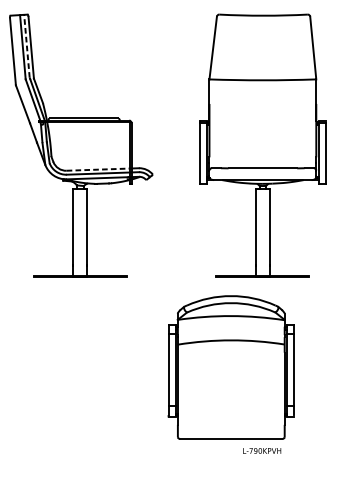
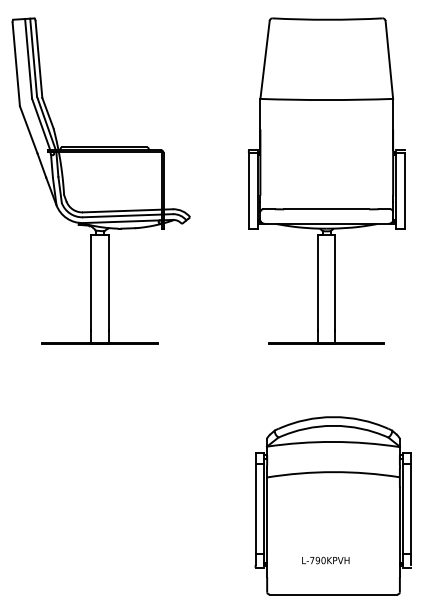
line: (26, 46) -> (33, 57), dashed -> solid
line: (98, 170) -> (122, 211), dashed -> solid
part: (230, 367) -> (332, 505), moved

